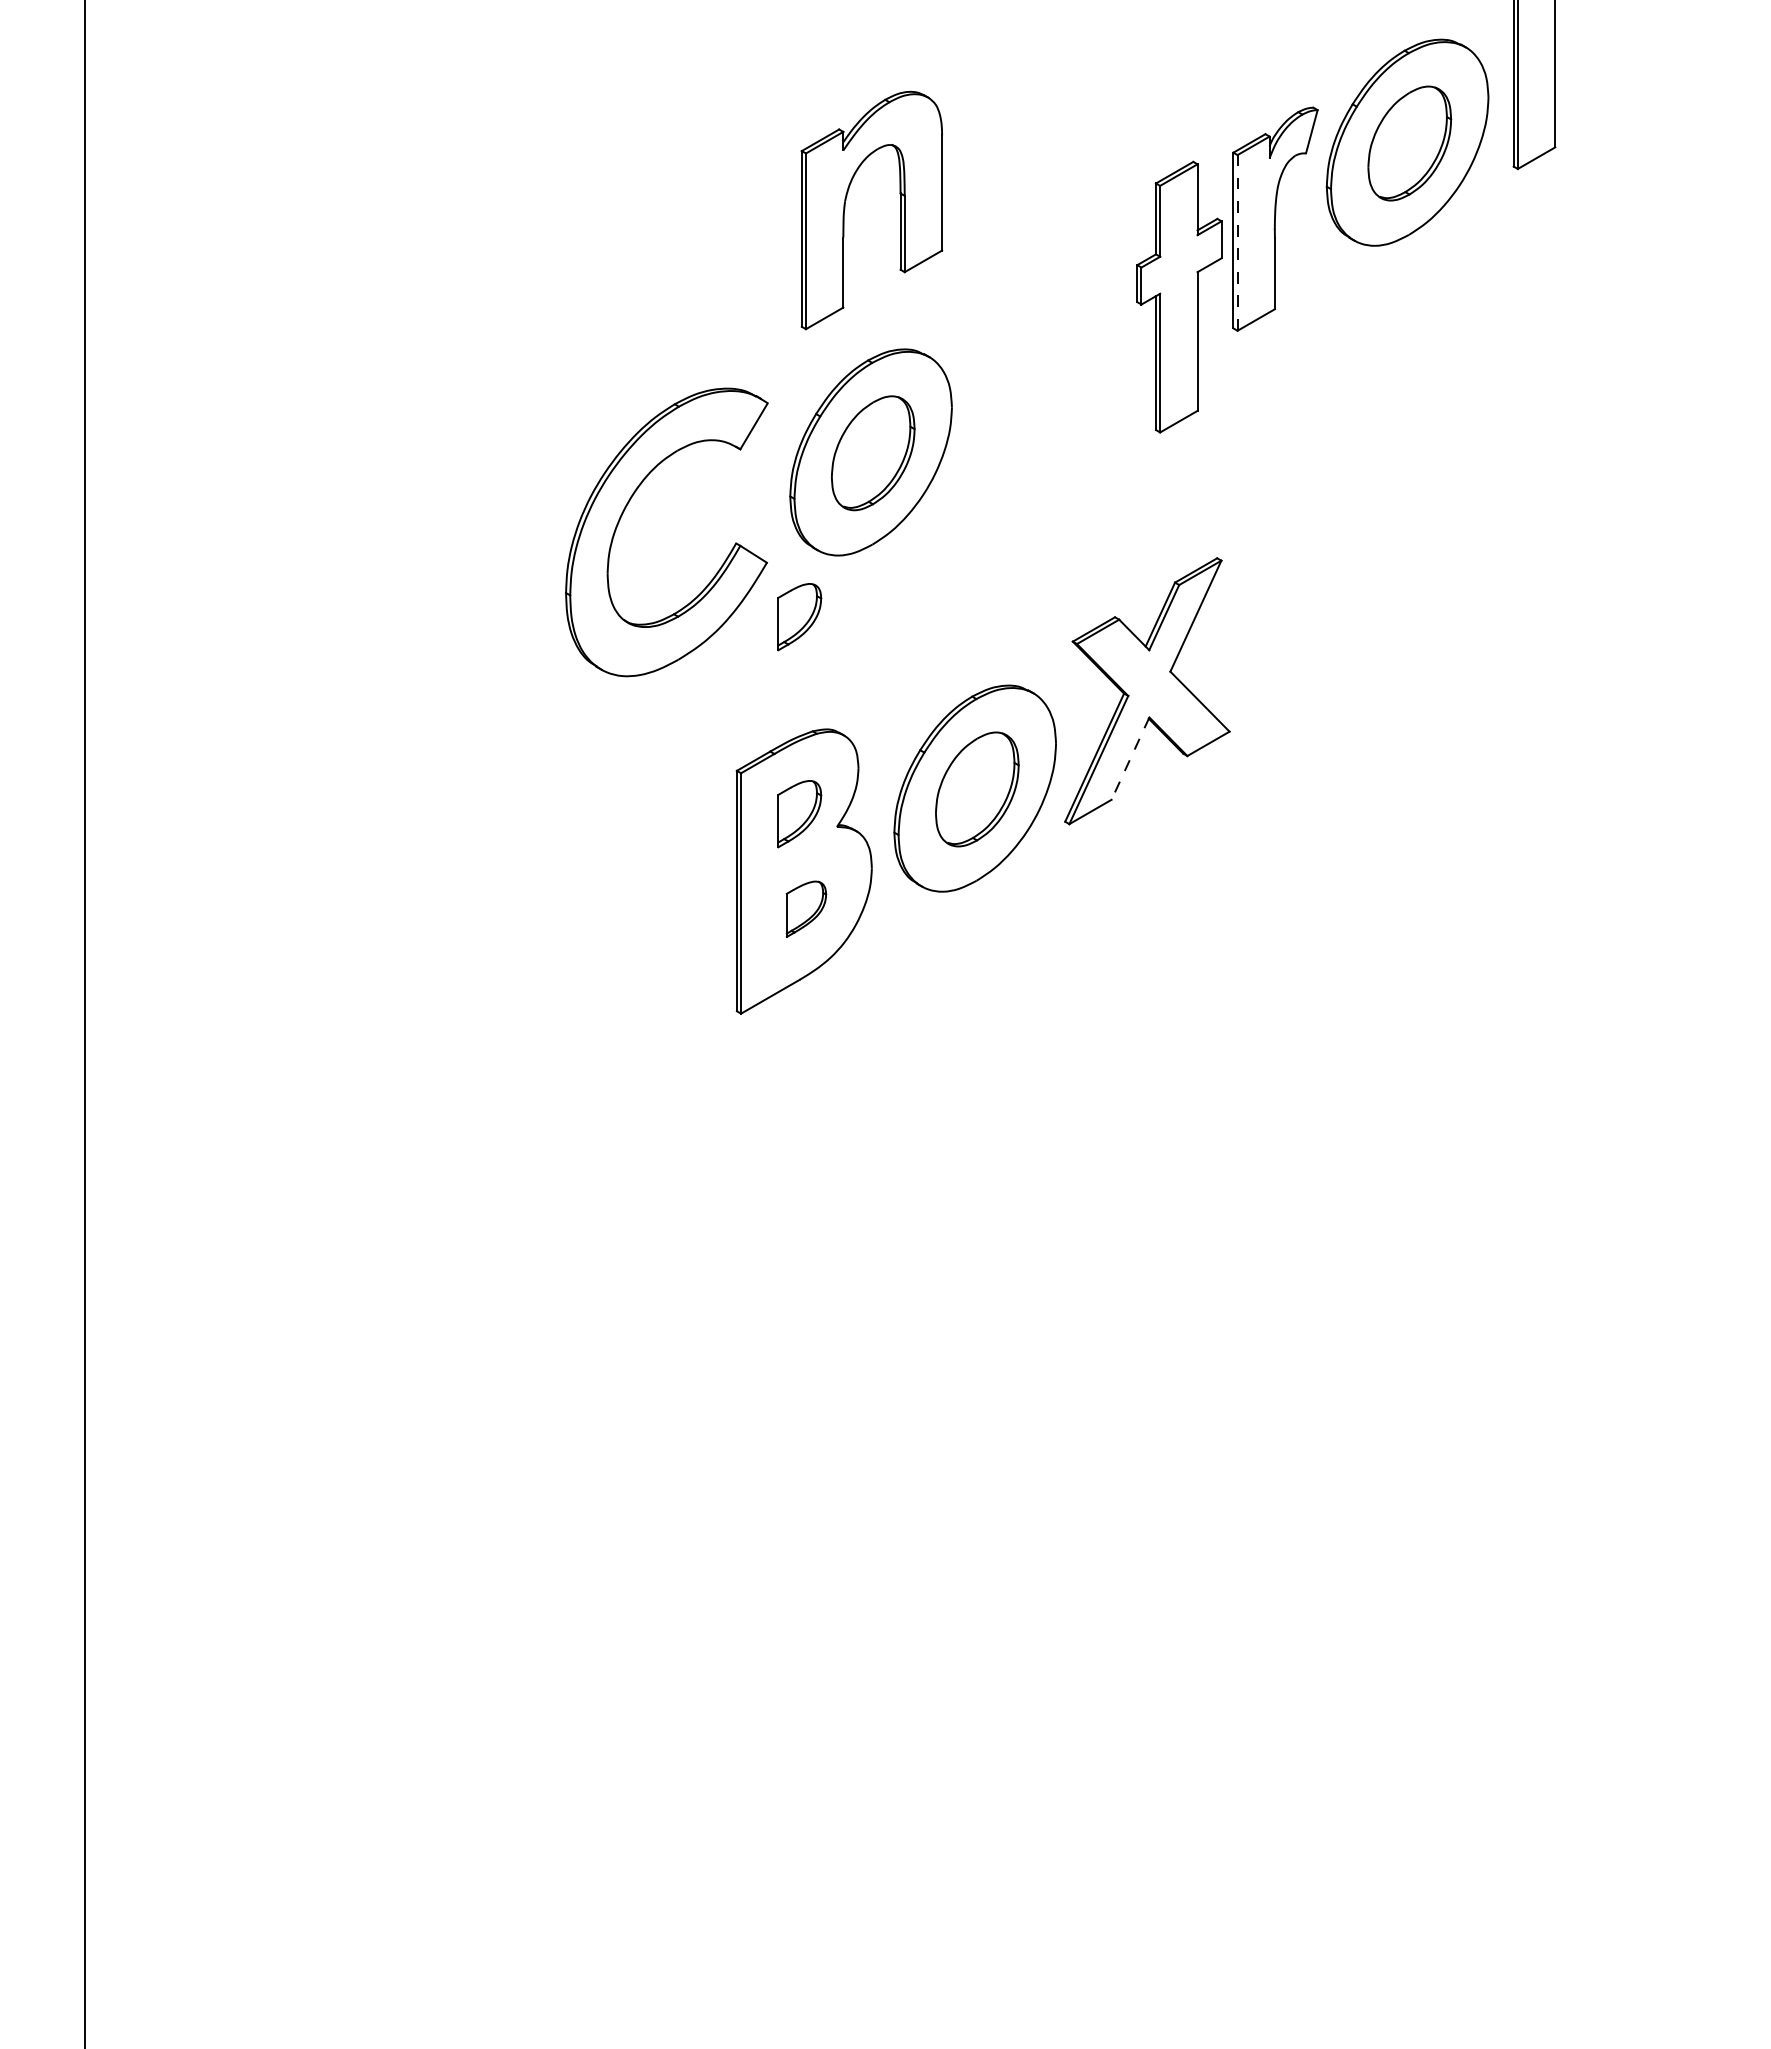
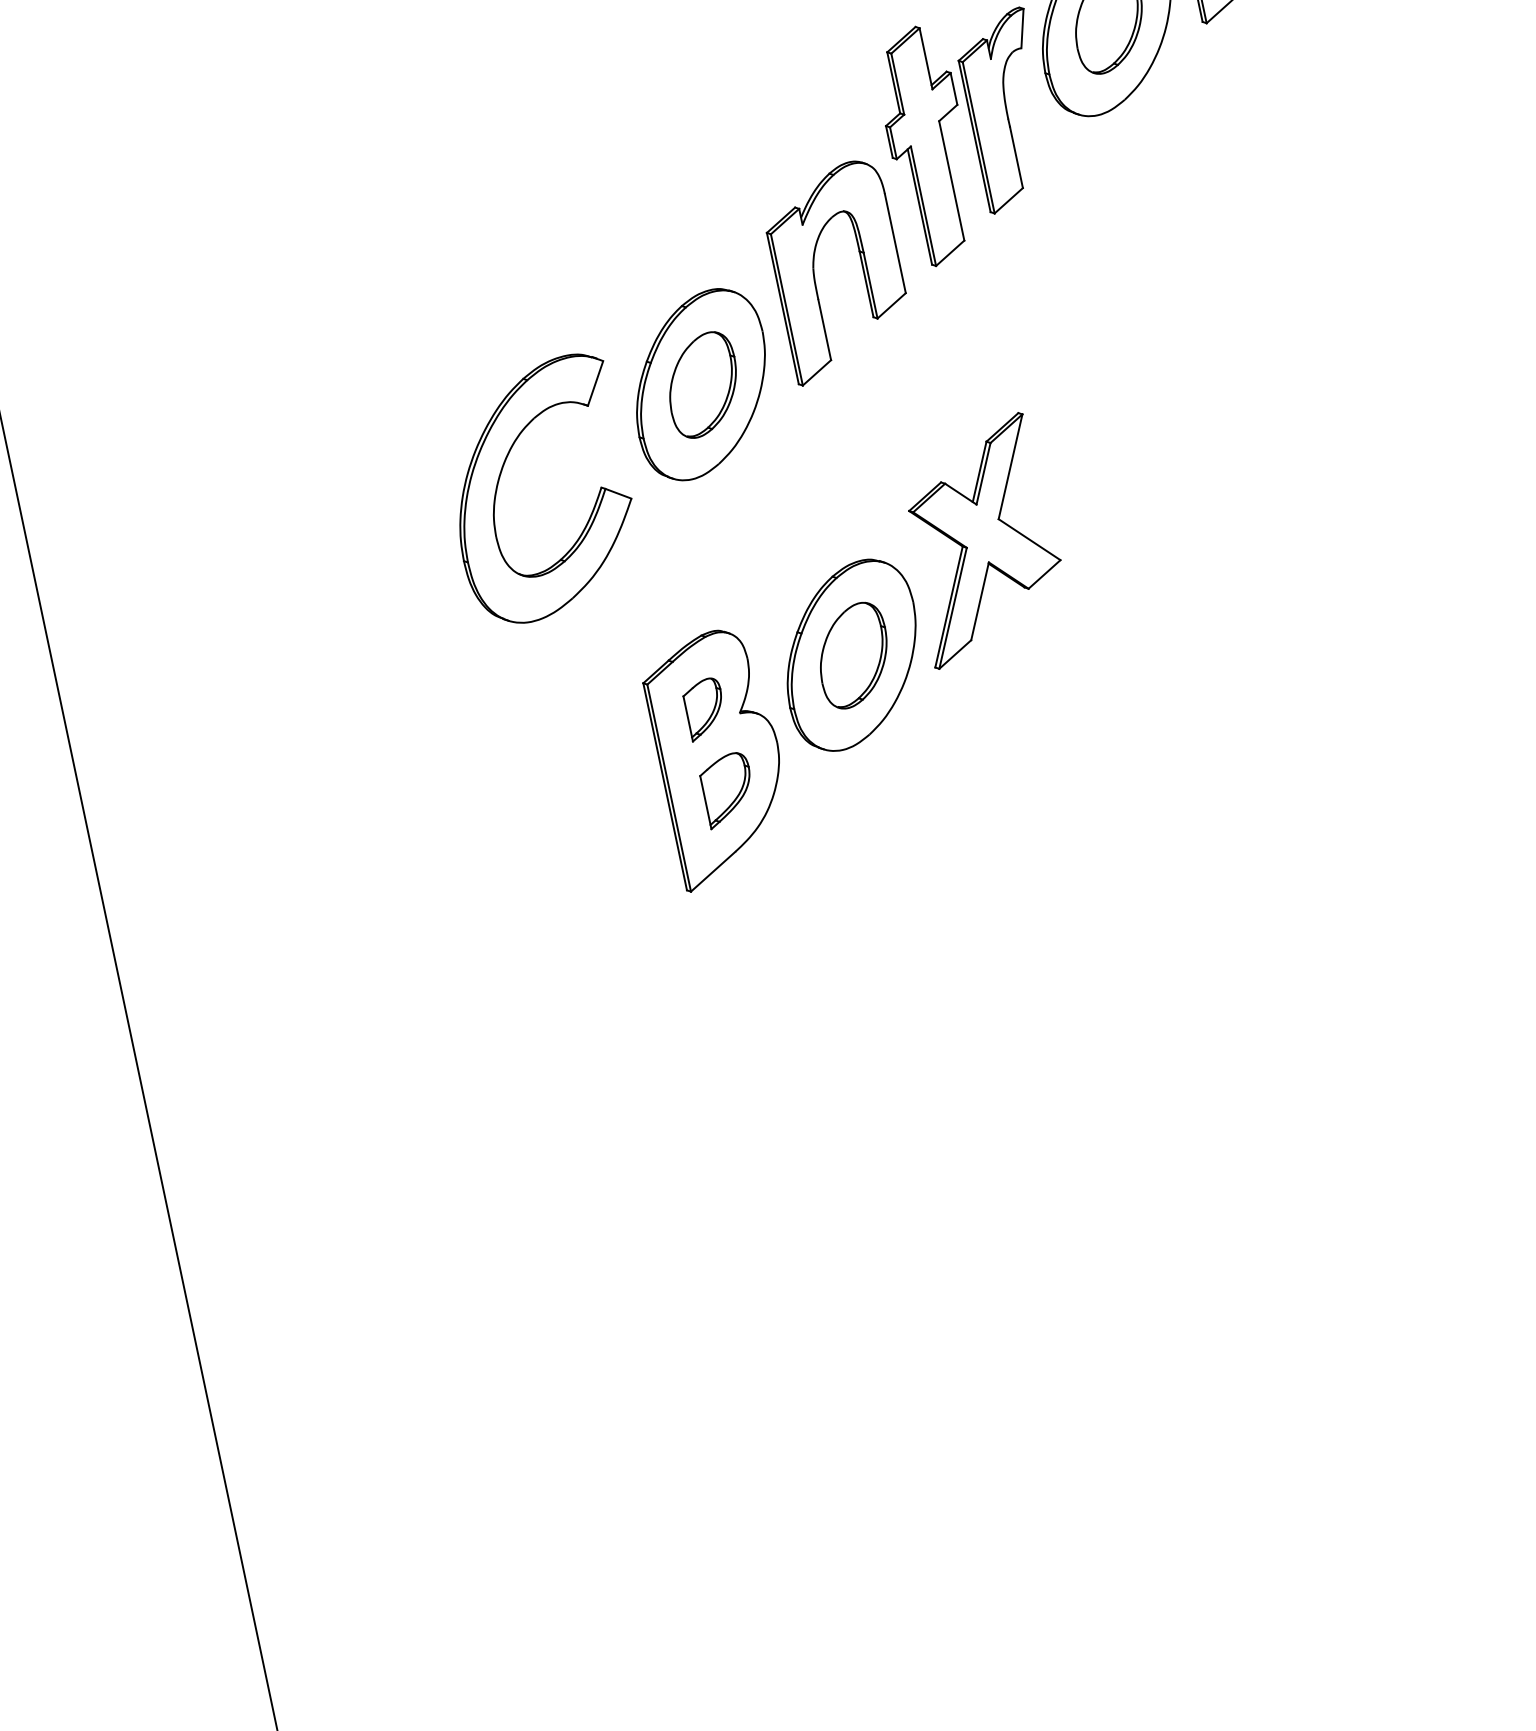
part: (845, 209) -> (815, 275), moved
line: (1237, 242) -> (978, 137), dashed -> solid
part: (1179, 296) -> (928, 145), moved
part: (799, 617) -> (669, 539), removed
line: (1130, 759) -> (980, 602), dashed -> solid
part: (806, 908) -> (728, 789), size x1.43

